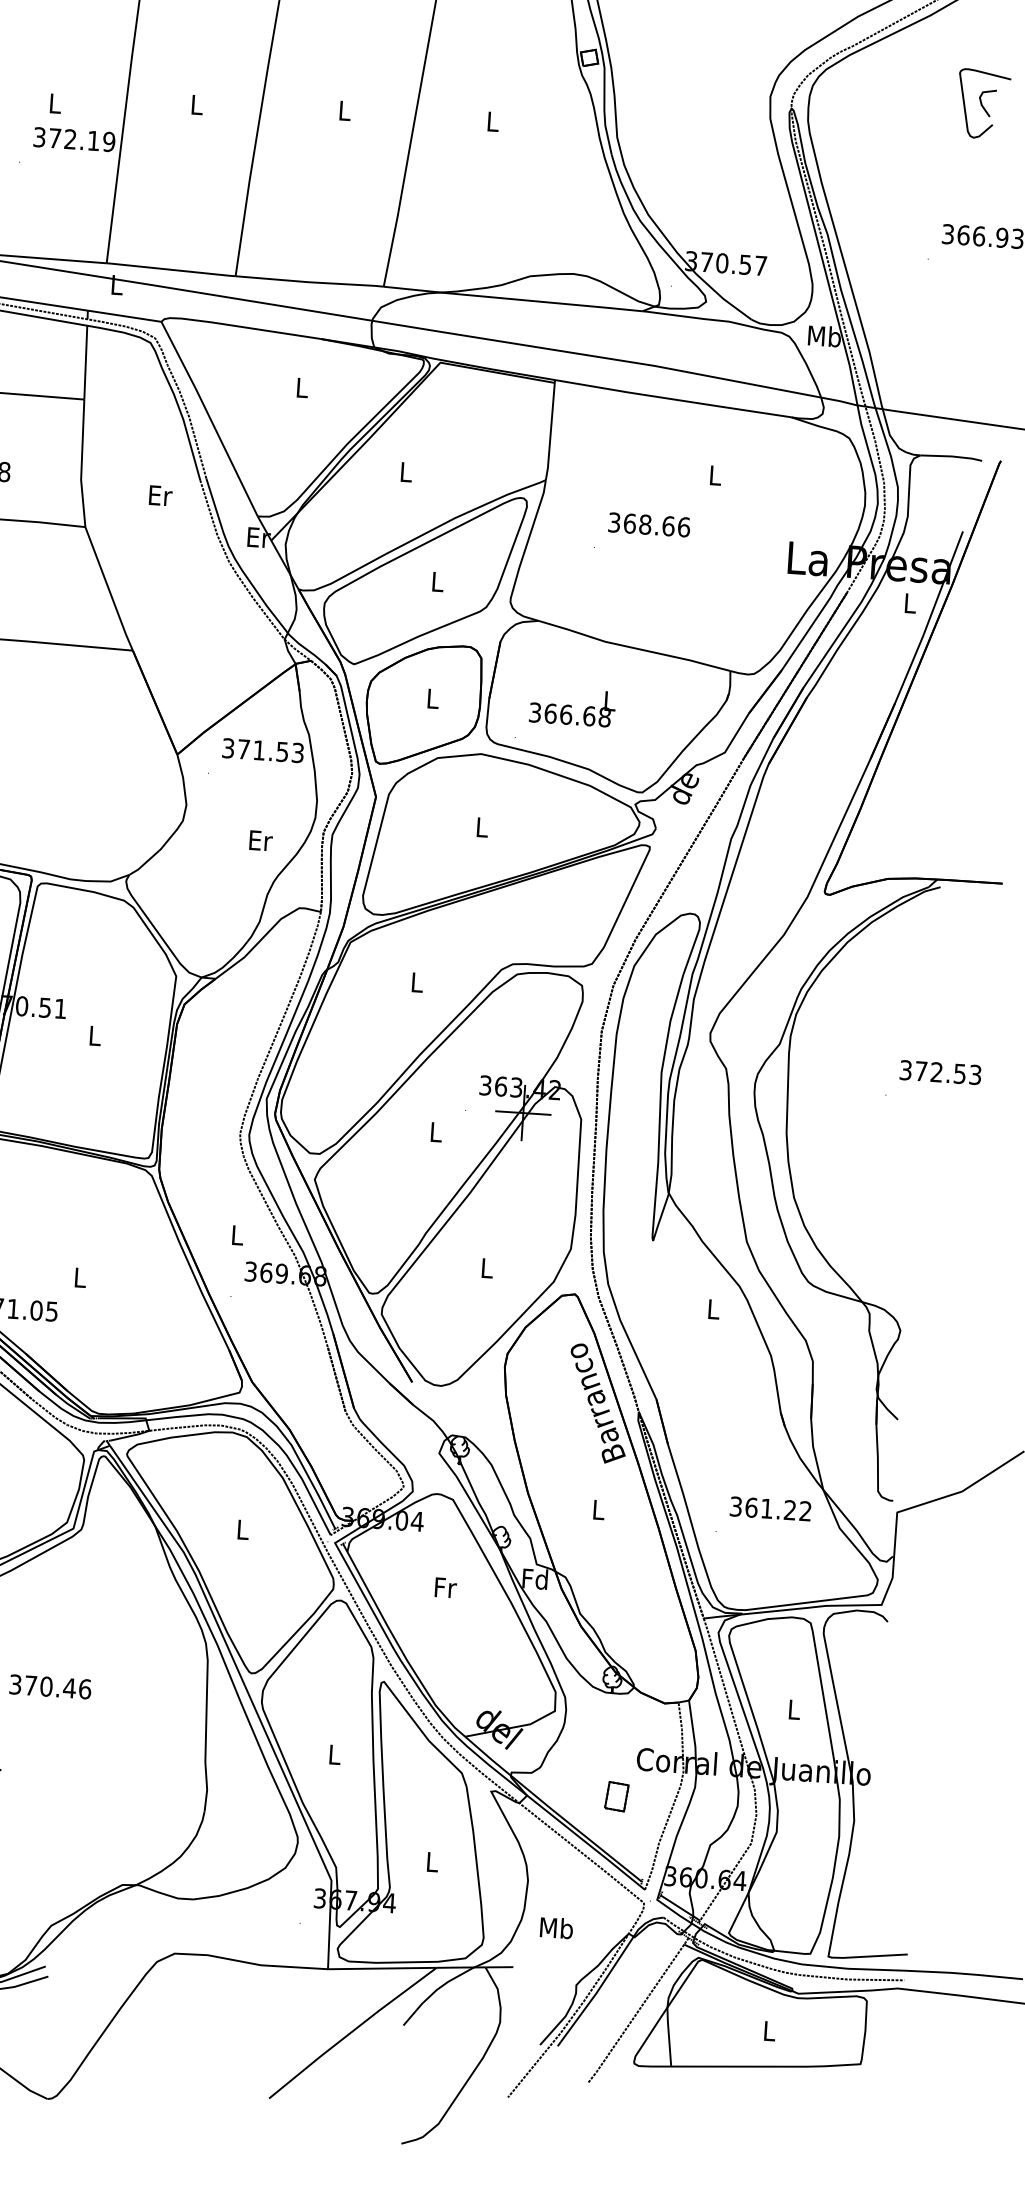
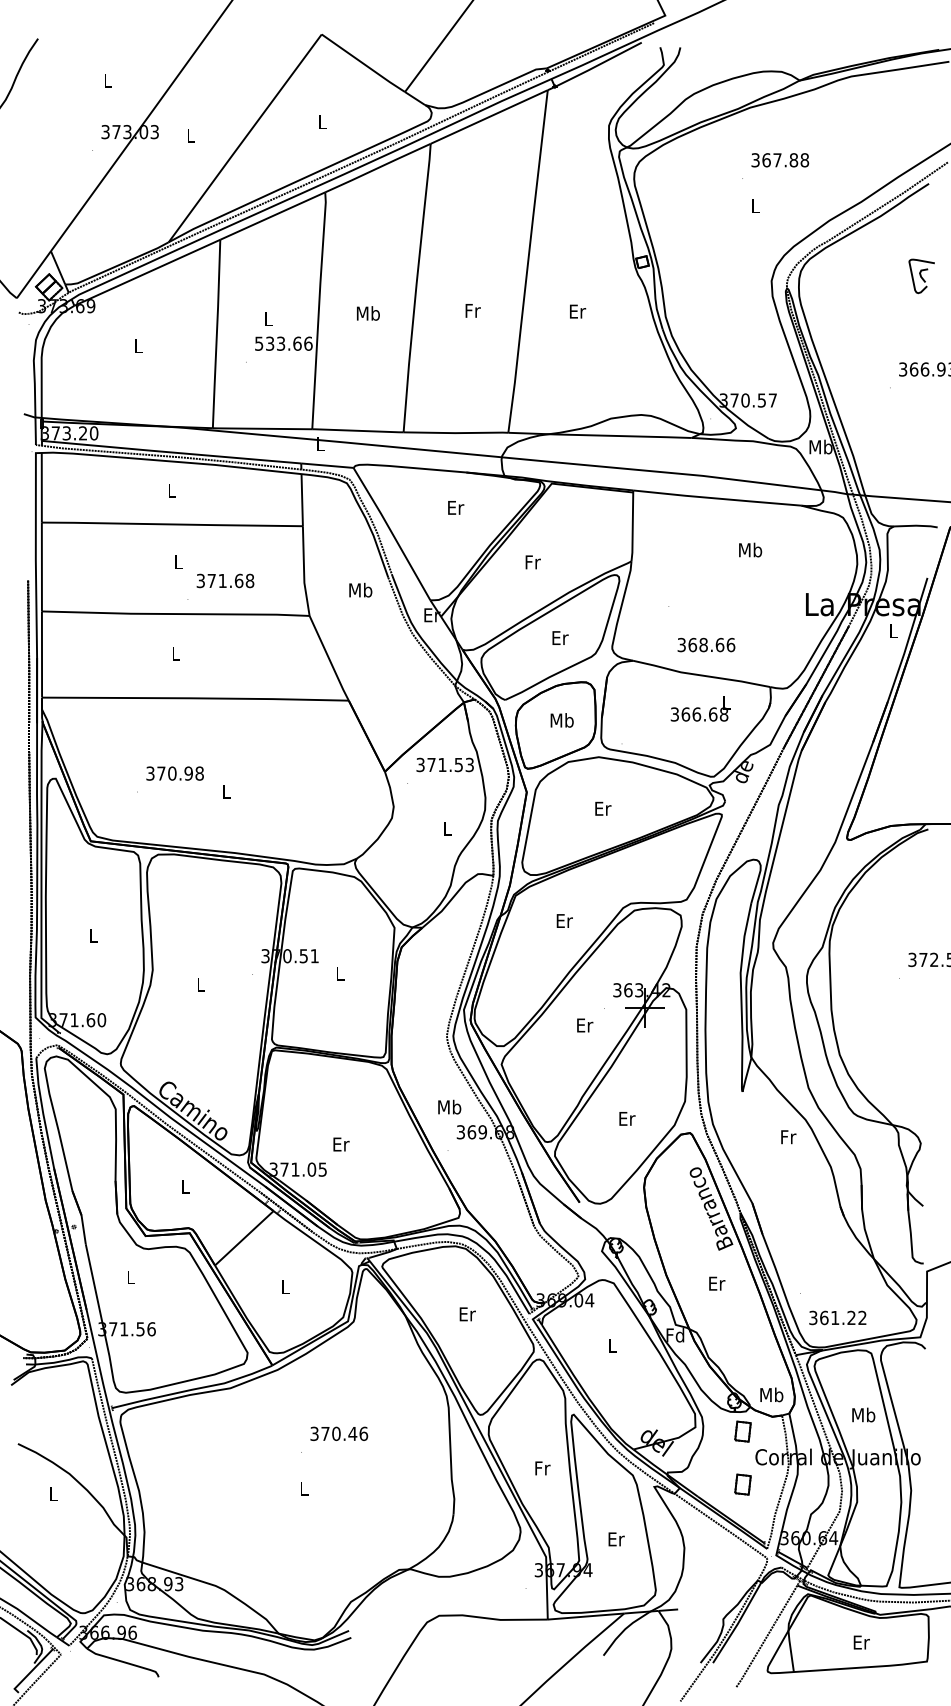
text: (195, 104) -> (367, 313), L -> Mb
part: (982, 104) -> (921, 276), size x0.7
text: (344, 110) -> (472, 310), L -> Fr
text: (494, 121) -> (578, 311), L -> Er
text: (74, 139) -> (283, 343), 372.19 -> 533.66
text: (303, 387) -> (456, 507), L -> Er
text: (405, 472) -> (532, 562), L -> Fr
text: (715, 474) -> (750, 549), L -> Mb
text: (159, 494) -> (360, 589), Er -> Mb
text: (649, 524) -> (706, 644), moved
text: (438, 581) -> (560, 637), L -> Er
text: (431, 698) -> (561, 720), L -> Mb
text: (572, 706) -> (700, 708), moved
text: (483, 827) -> (603, 808), L -> Er
text: (260, 840) -> (447, 828), Er -> L
text: (417, 981) -> (564, 920), L -> Er
text: (437, 1132) -> (585, 1025), L -> Er
text: (237, 1234) -> (449, 1106), L -> Mb
text: (487, 1267) -> (627, 1118), L -> Er
text: (80, 1277) -> (341, 1144), L -> Er
text: (713, 1309) -> (788, 1137), L -> Fr
text: (770, 1508) -> (837, 1317), moved
text: (599, 1509) -> (717, 1283), L -> Er
text: (243, 1530) -> (467, 1314), L -> Er
text: (445, 1587) -> (612, 1345), Fr -> L
text: (793, 1708) -> (863, 1414), L -> Mb
part: (621, 1721) -> (742, 1431), added
text: (334, 1755) -> (542, 1468), L -> Fr
text: (432, 1862) -> (616, 1539), L -> Er
text: (556, 1927) -> (771, 1394), moved
text: (769, 2031) -> (861, 1642), L -> Er

